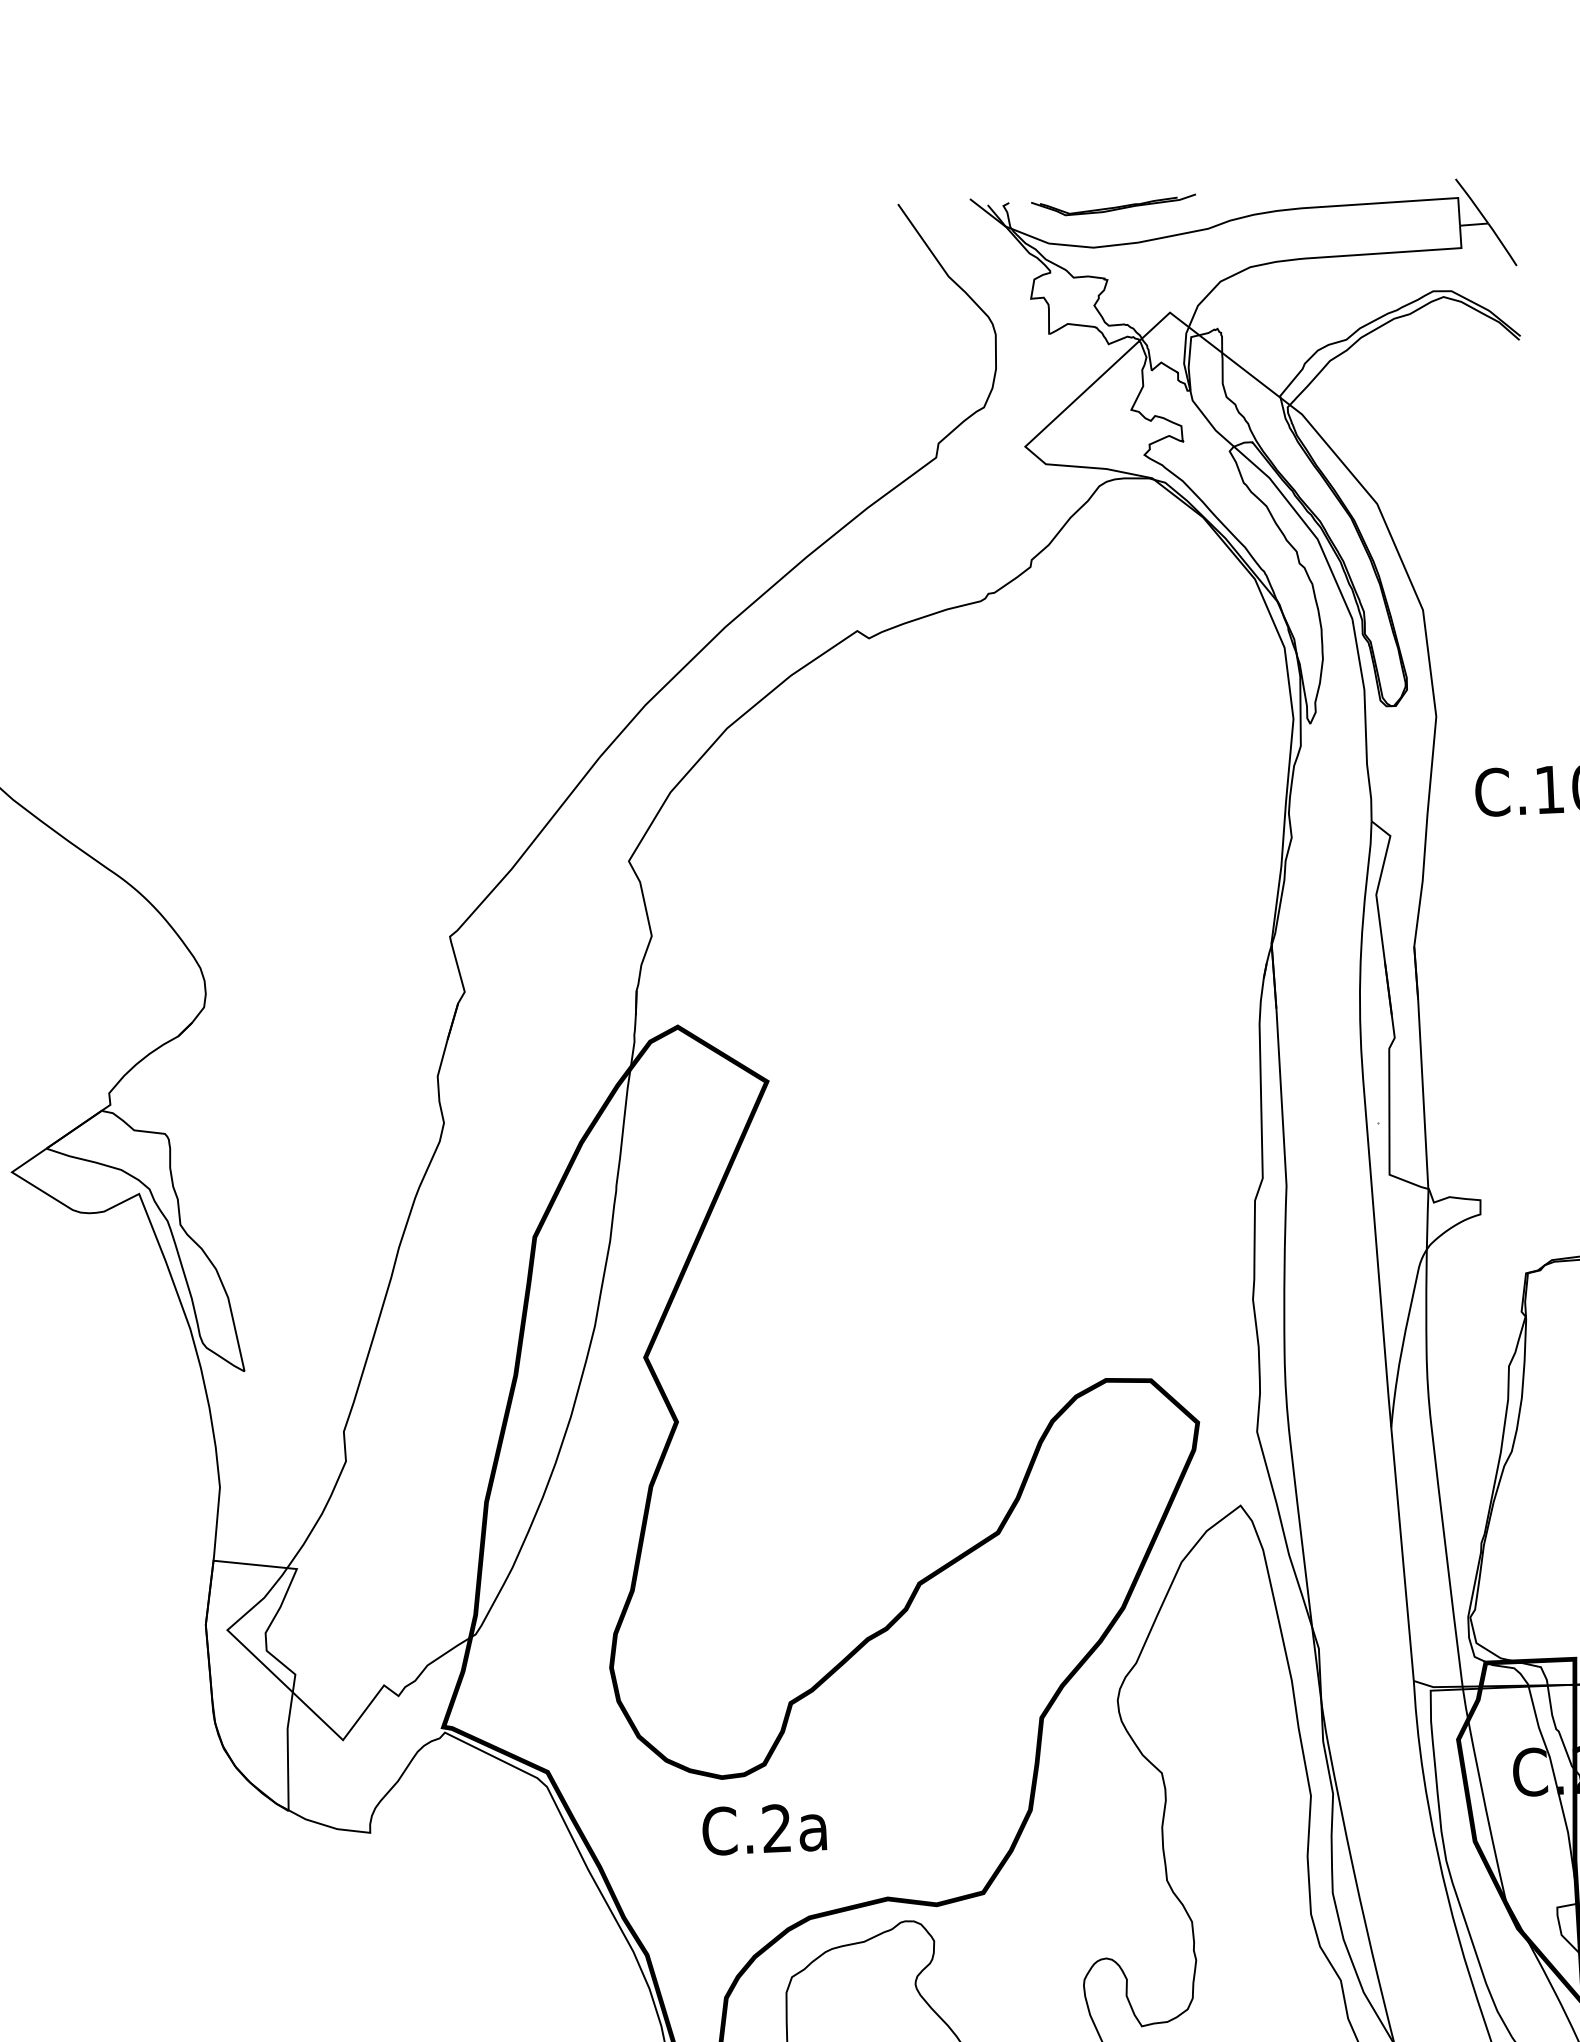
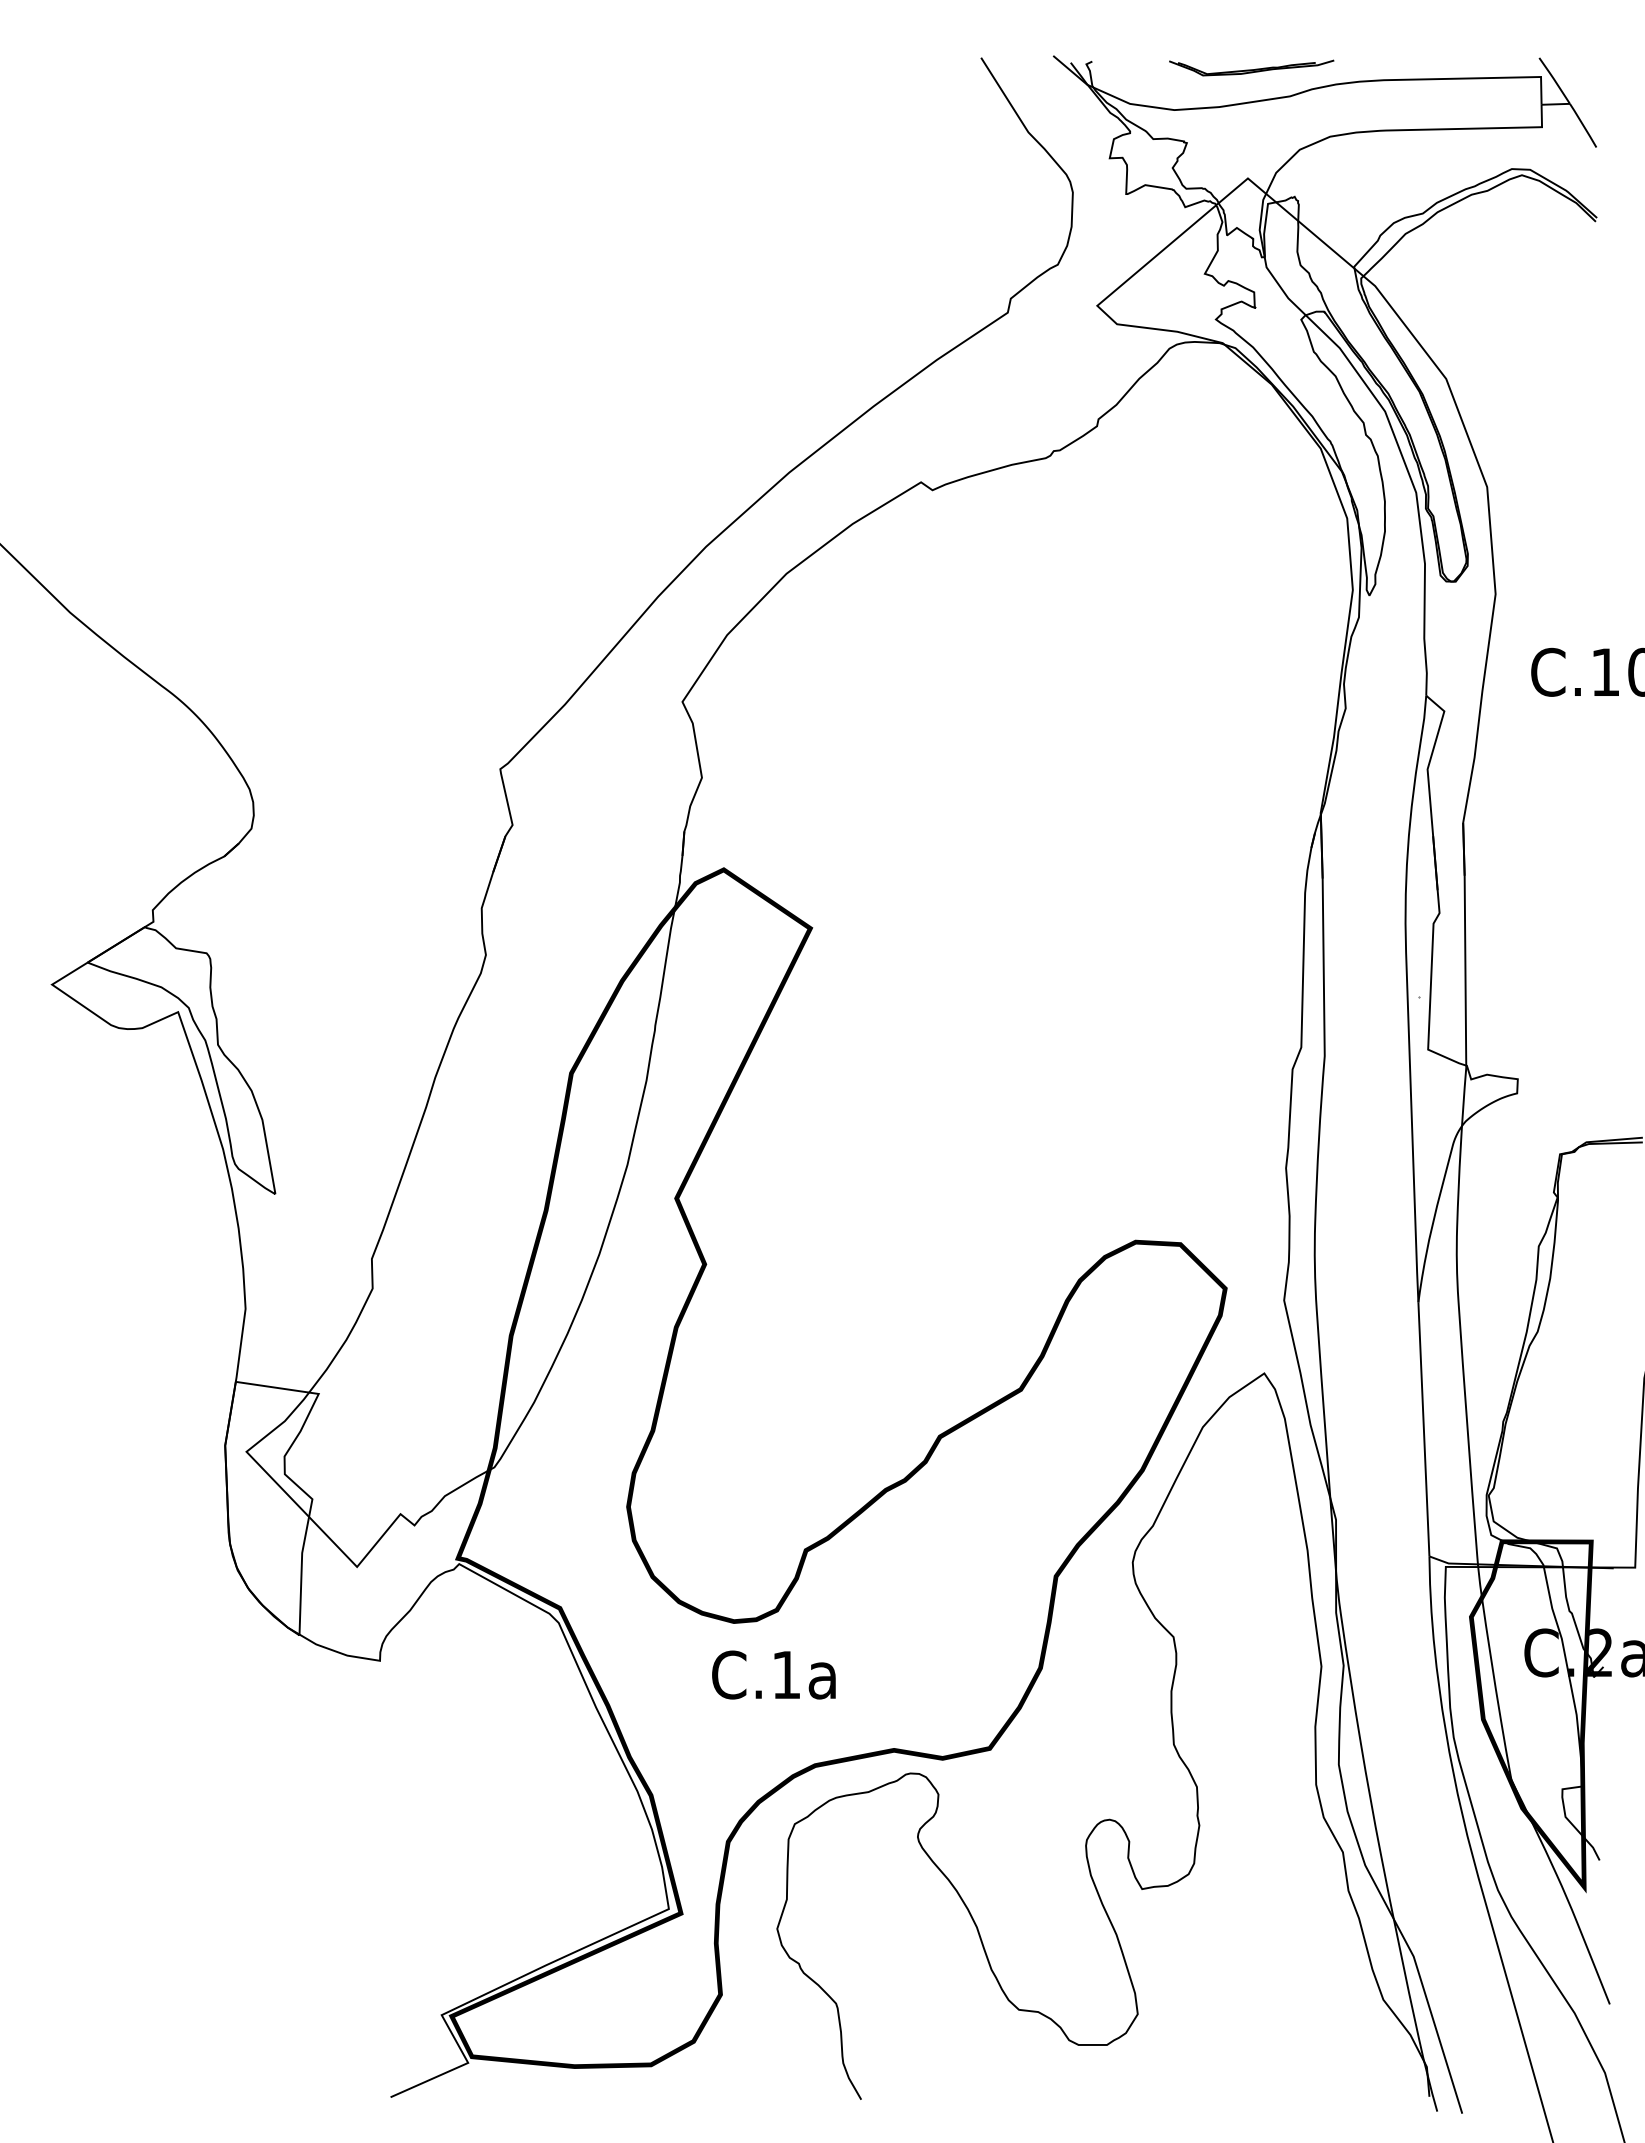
part: (1113, 205) -> (1251, 67), moved
text: (775, 1828) -> (785, 1674), C.2a -> C.1a

